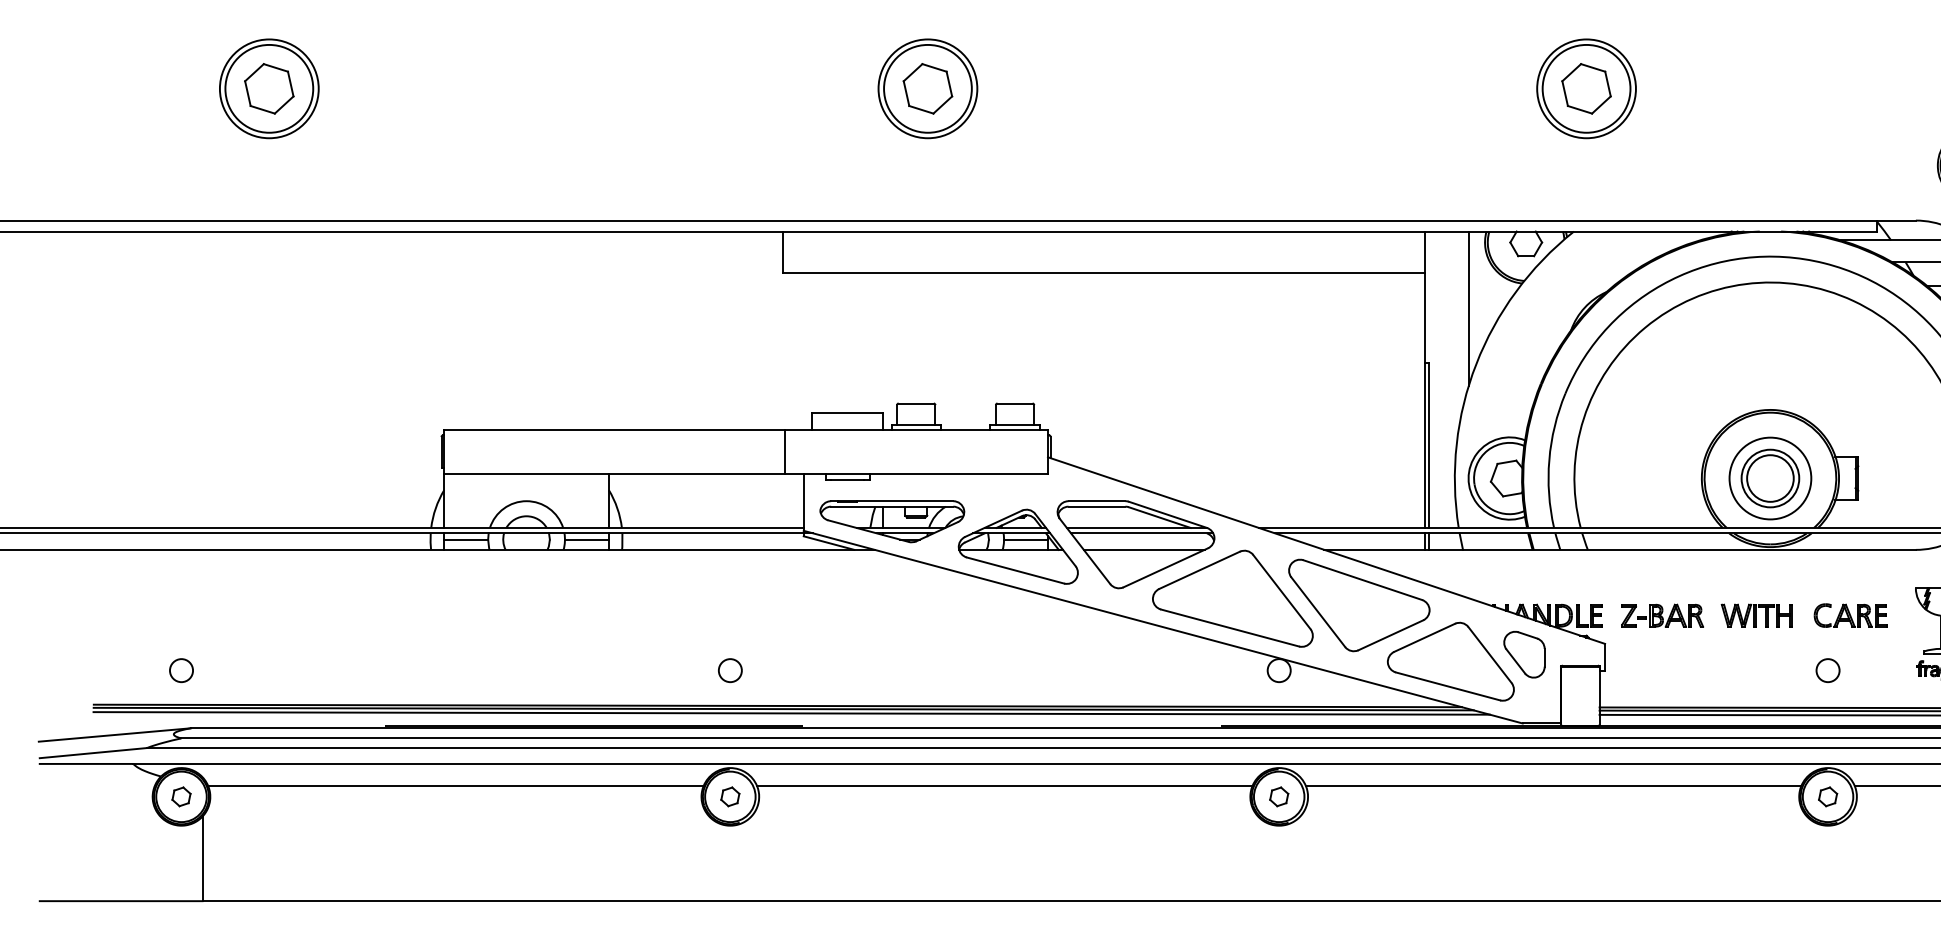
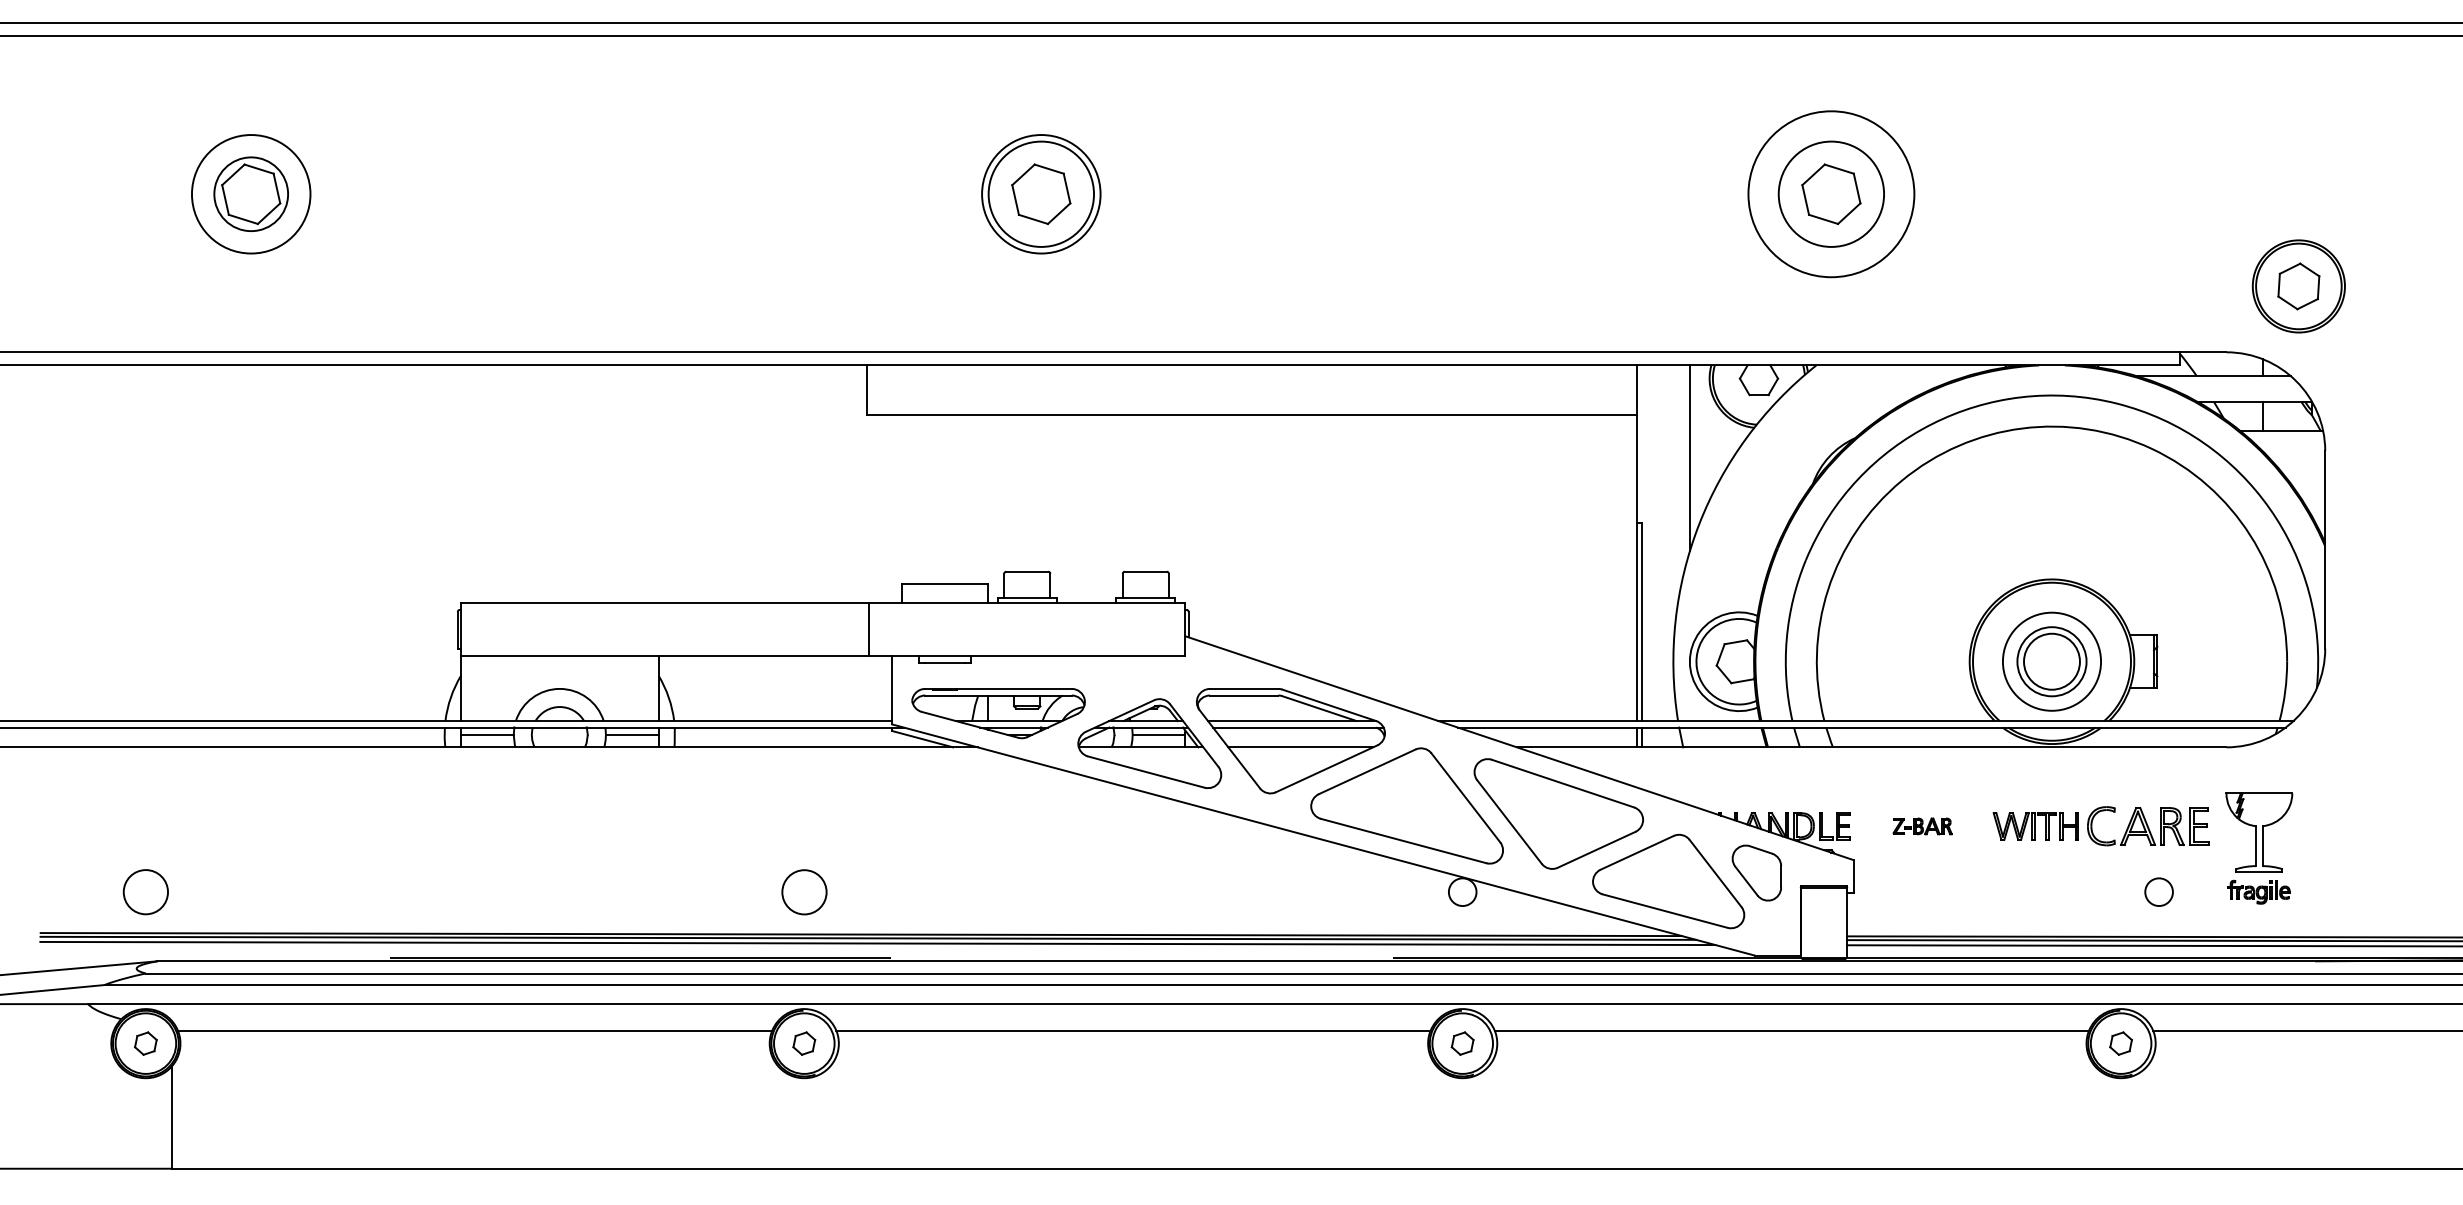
circle: (268, 88) -> (250, 193), size x0.7
circle: (1586, 89) -> (1831, 194), size x1.4
part: (1662, 615) -> (1922, 826), size x0.6
part: (1850, 615) -> (2147, 825), size x1.4
circle: (181, 670) -> (145, 892), size x1.6
circle: (729, 670) -> (803, 891), size x1.6
circle: (1827, 670) -> (2158, 891), moved

